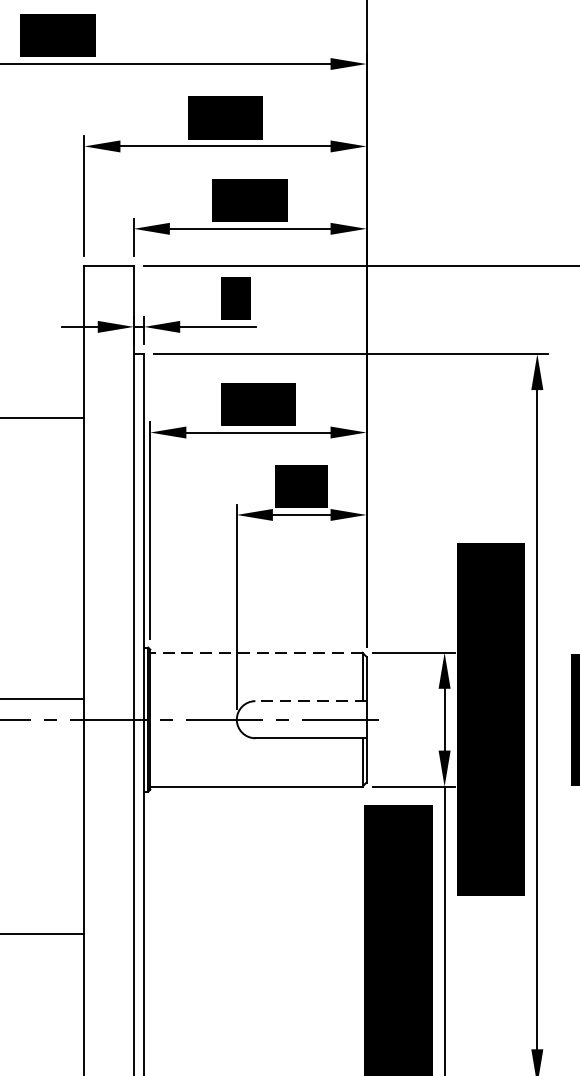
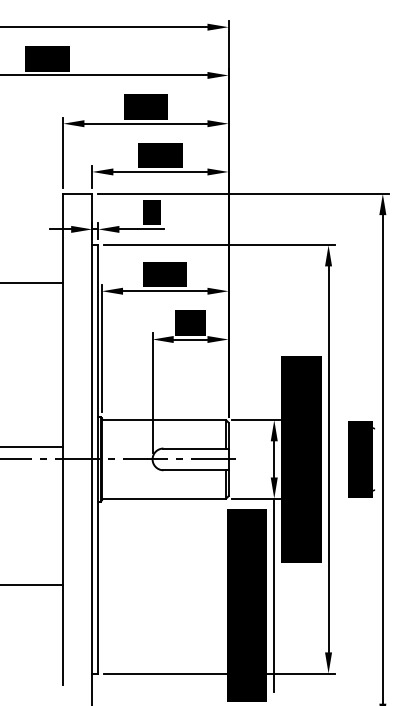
line: (255, 653) -> (163, 420), dashed -> solid
line: (311, 701) -> (196, 448), dashed -> solid

